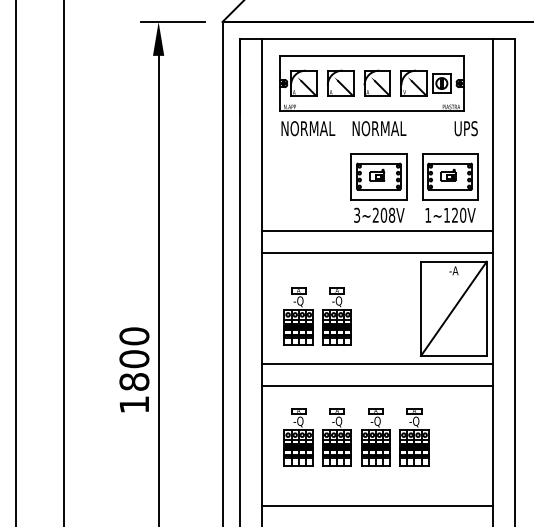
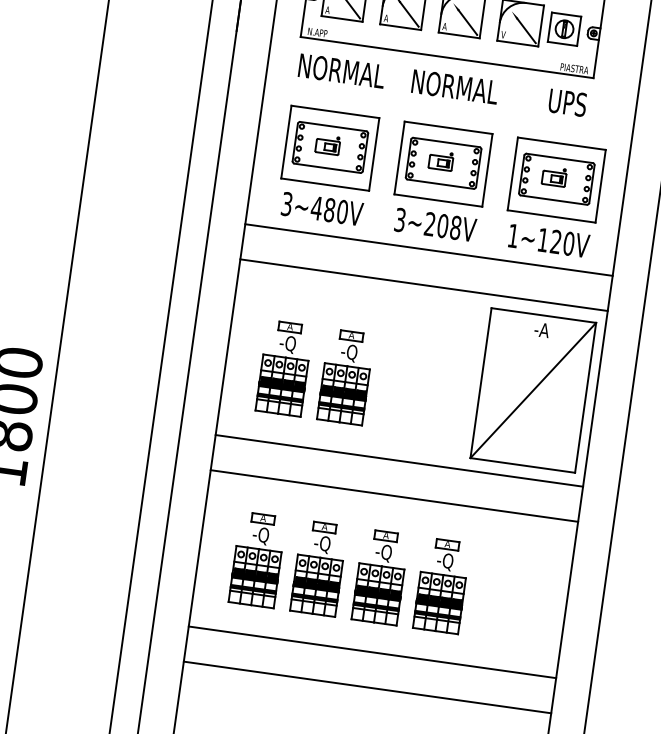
text: (465, 128) -> (566, 102), moved
part: (307, 187) -> (327, 164), added
line: (377, 484) -> (372, 652), added

